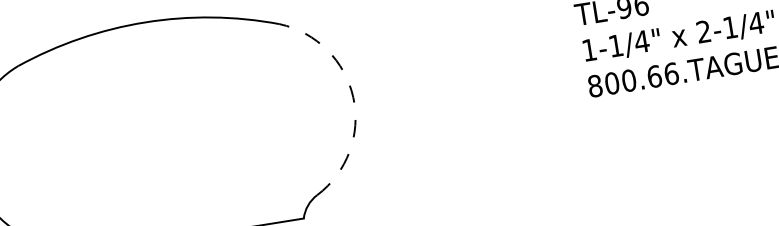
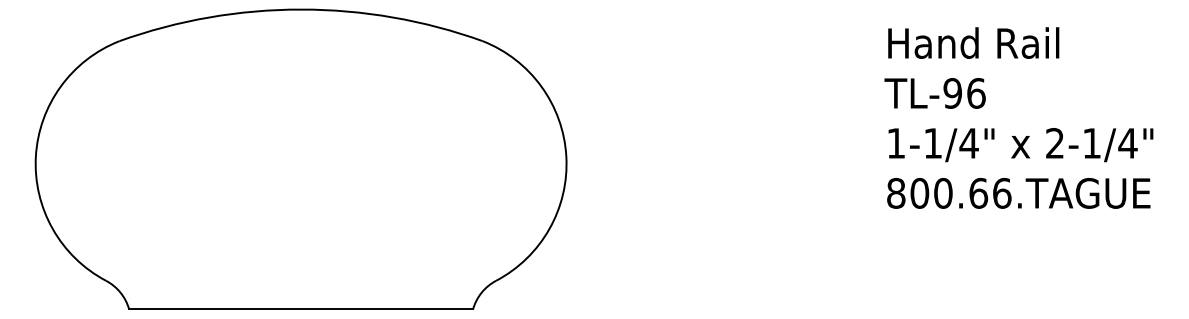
arc: (353, 97) -> (566, 156), dashed -> solid

